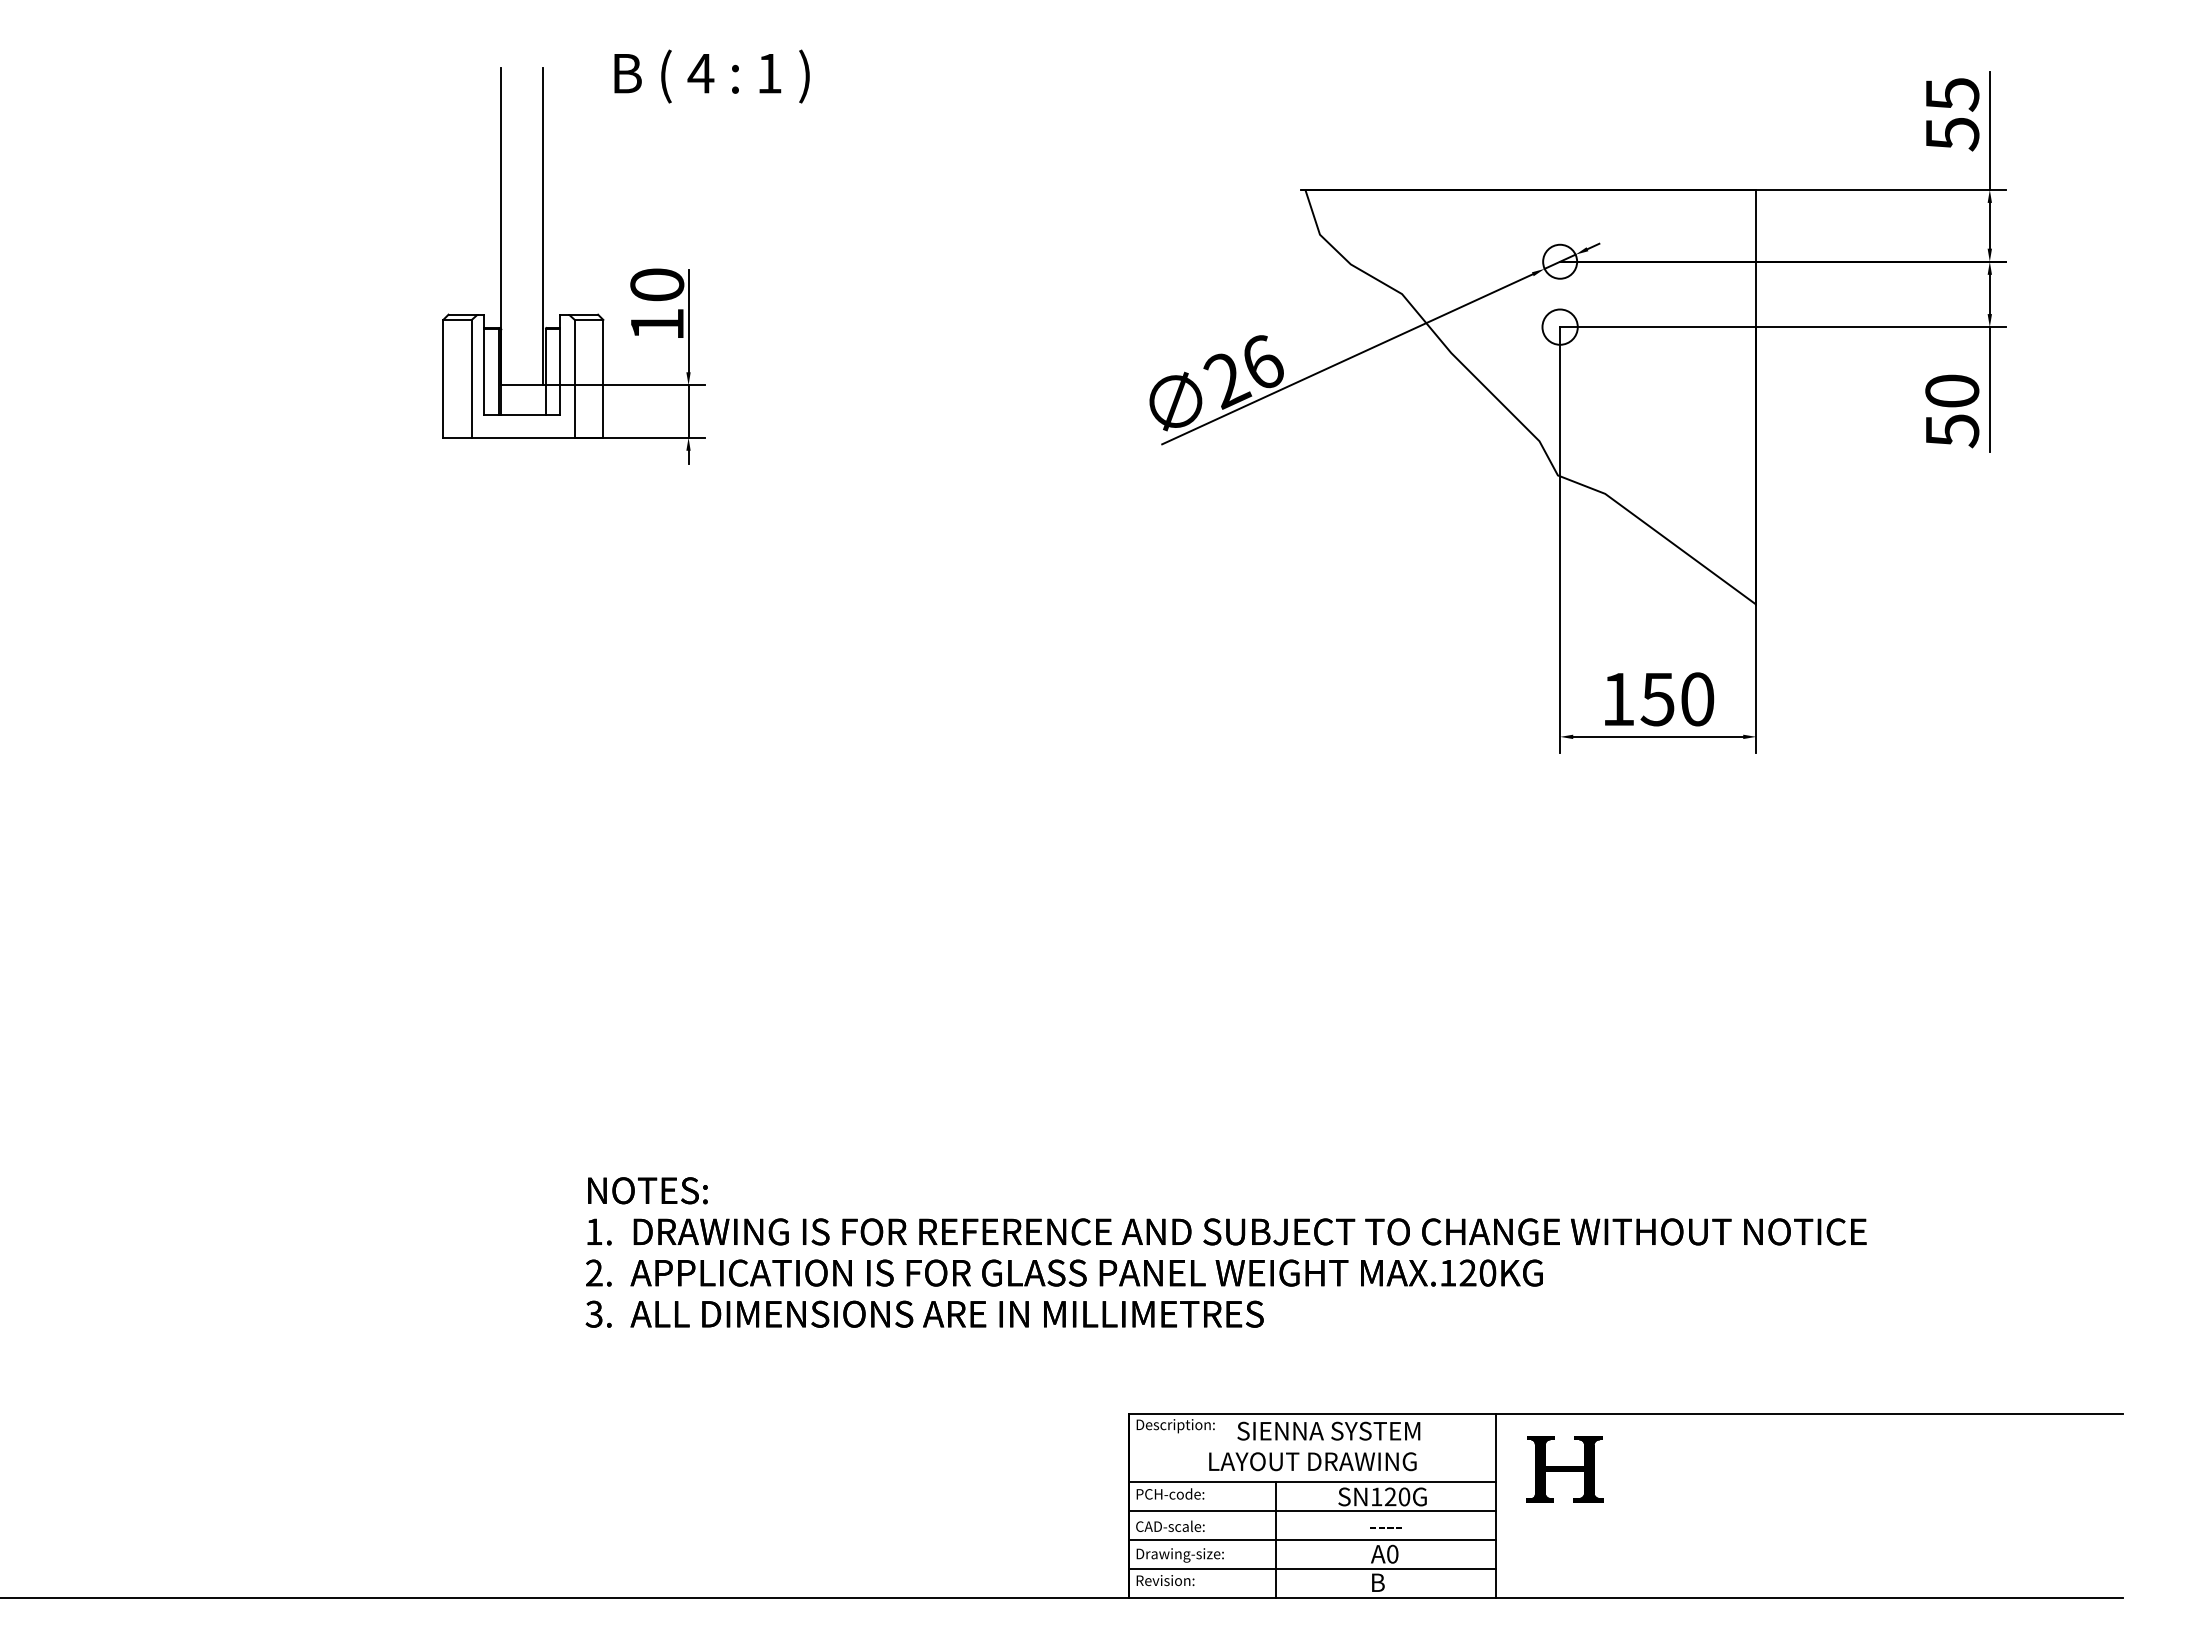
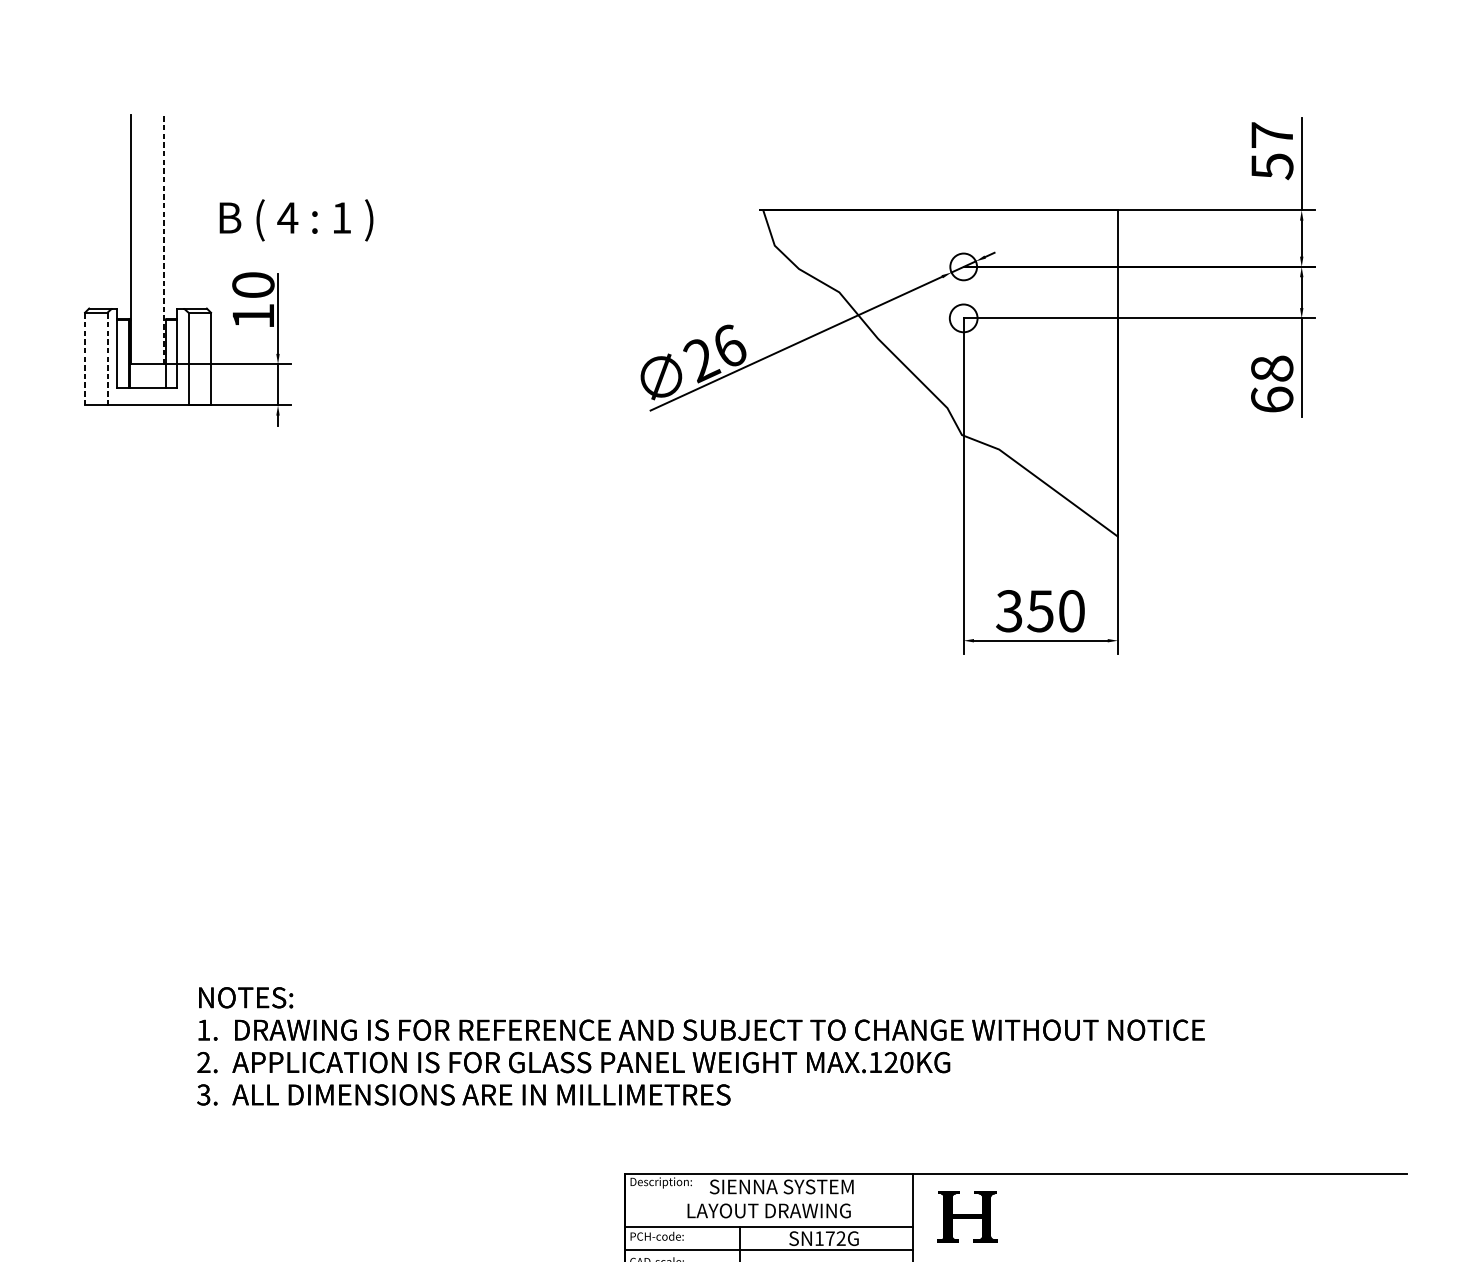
text: (711, 76) -> (296, 220), moved
text: (1952, 94) -> (1272, 135), 55 -> 57
line: (543, 226) -> (163, 239), solid -> dashed
line: (443, 378) -> (85, 358), solid -> dashed
line: (471, 378) -> (107, 358), solid -> dashed
text: (1952, 411) -> (1272, 384), 50 -> 68
text: (1617, 699) -> (1008, 611), 150 -> 350
text: (1397, 1496) -> (835, 1238), SN120G -> SN172G

